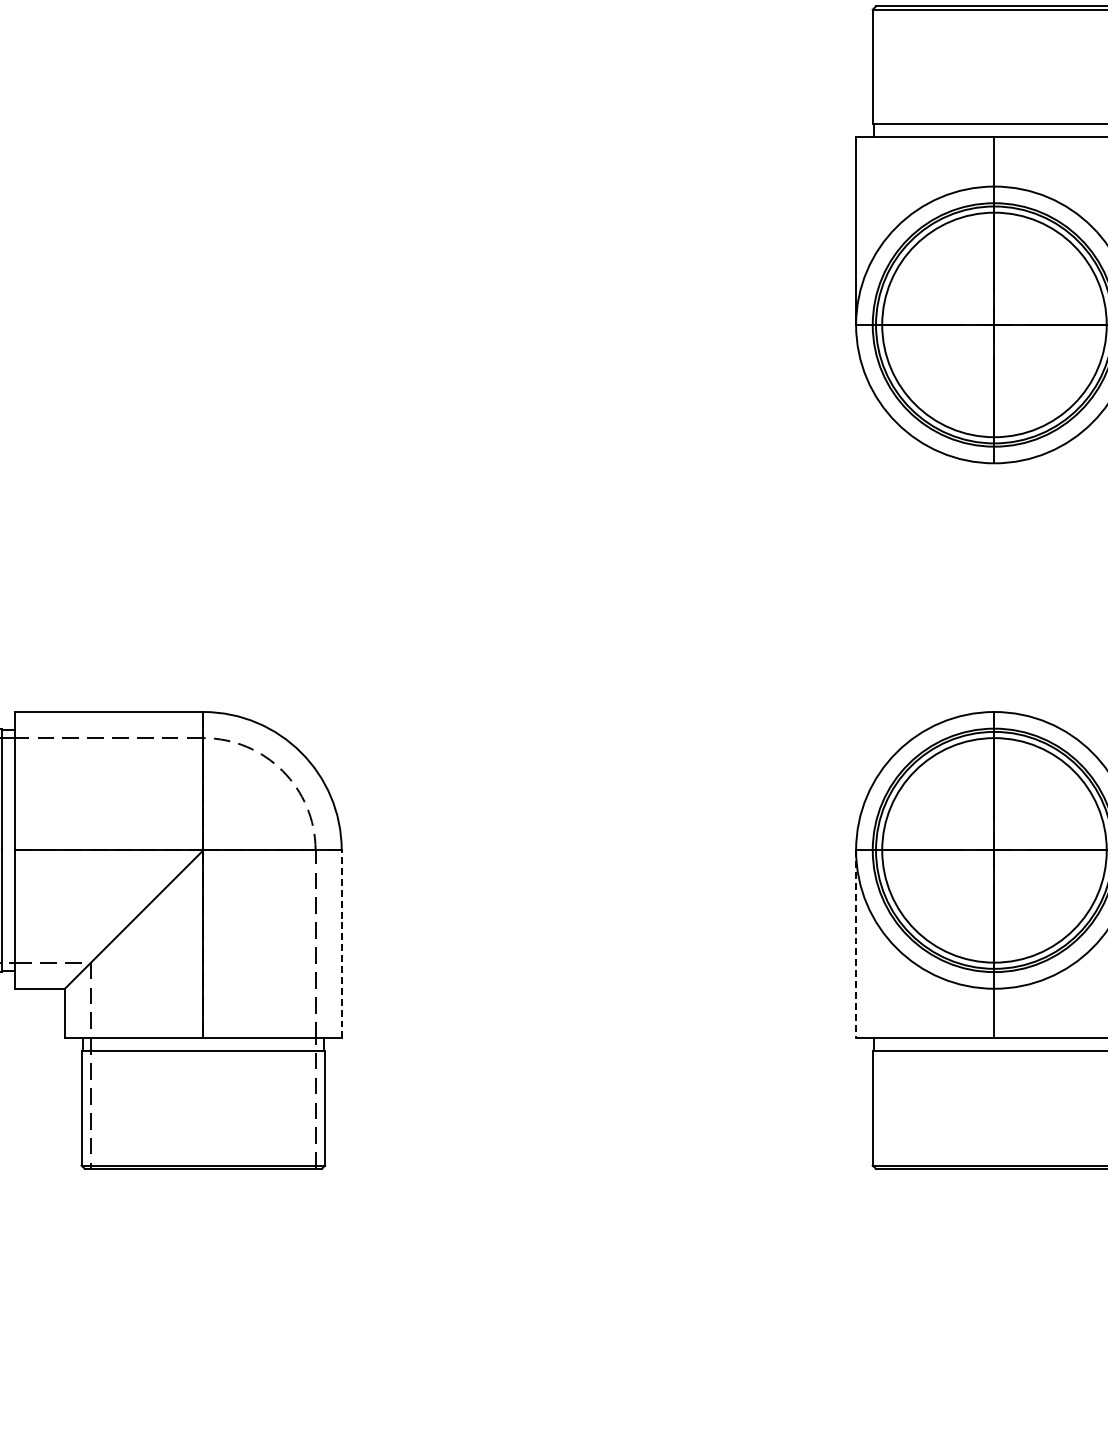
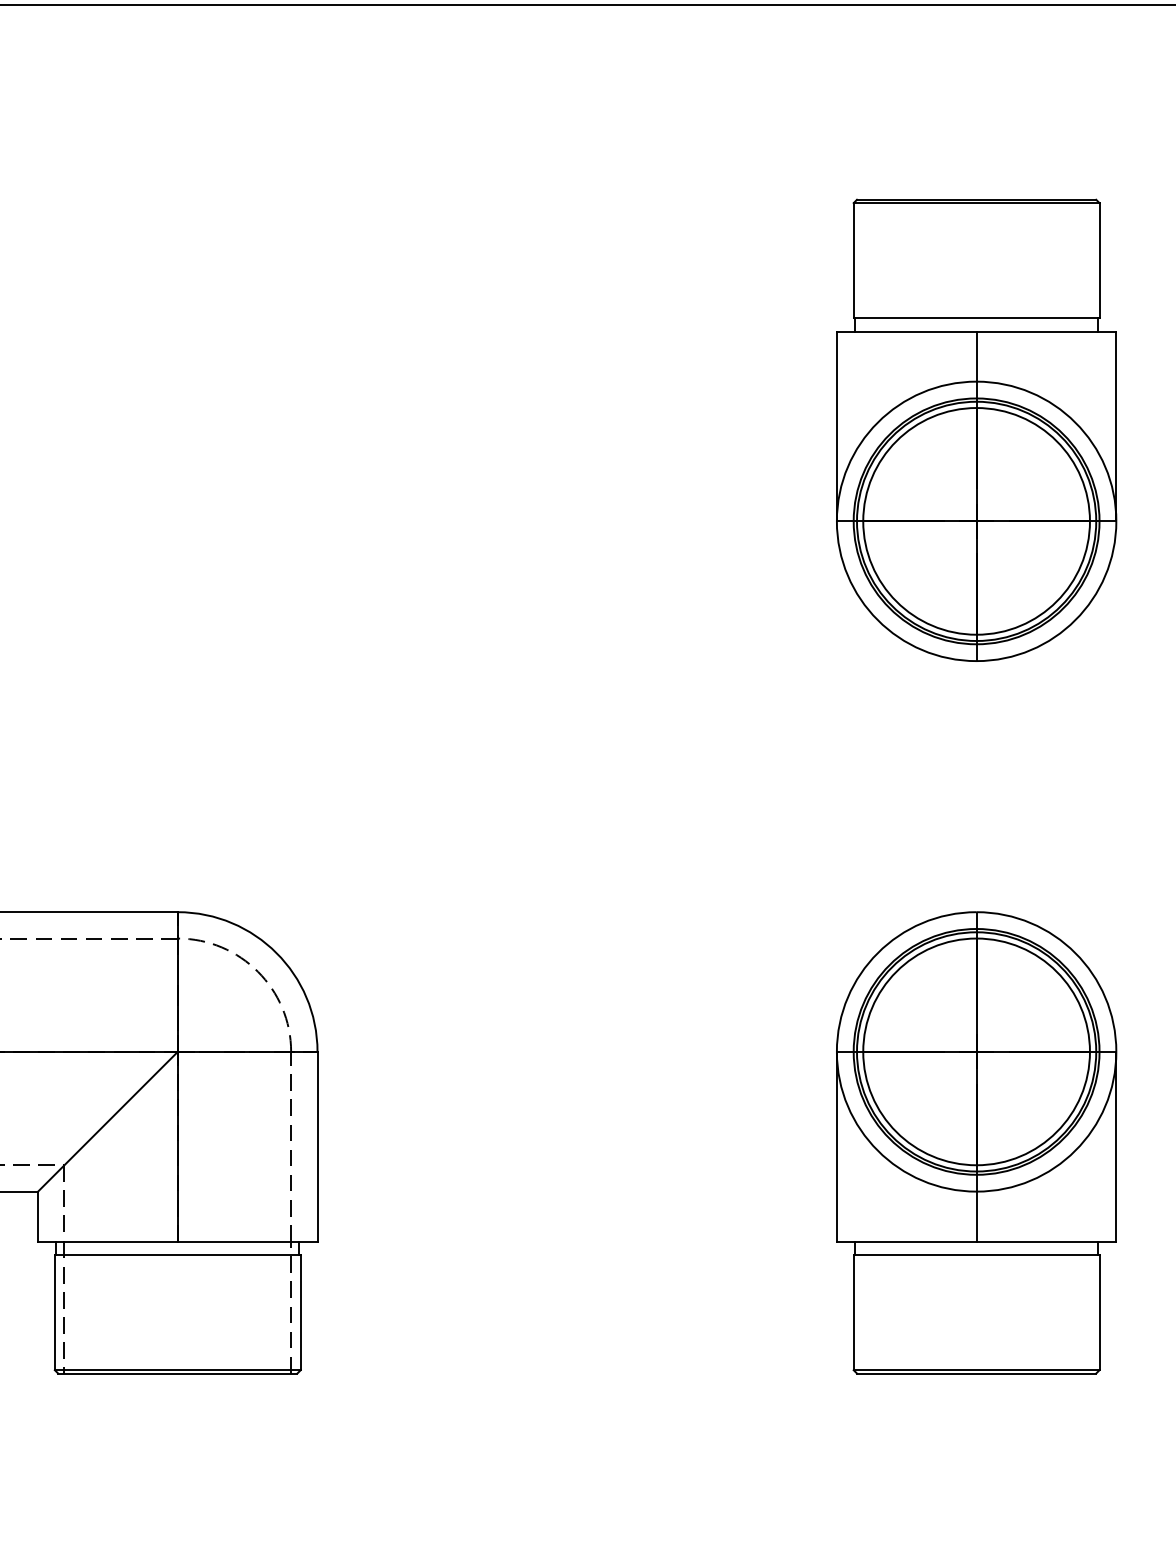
line: (341, 944) -> (317, 1146), dashed -> solid
line: (855, 944) -> (836, 1146), dashed -> solid

